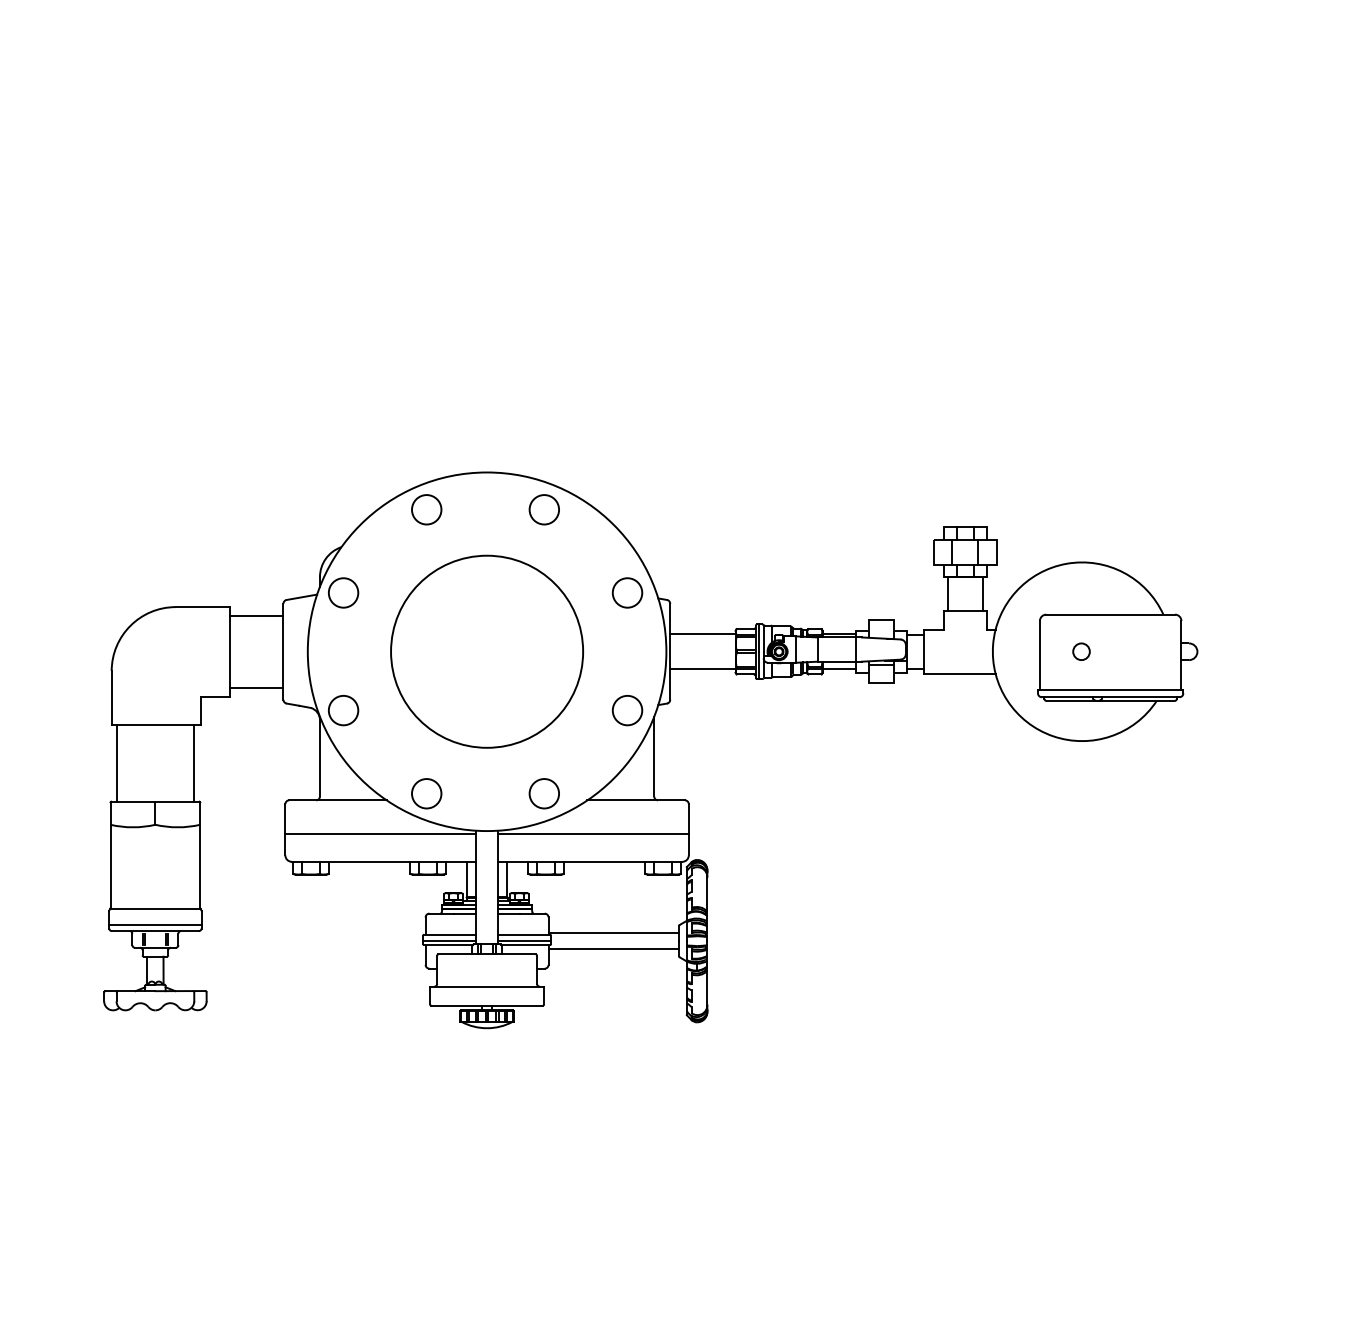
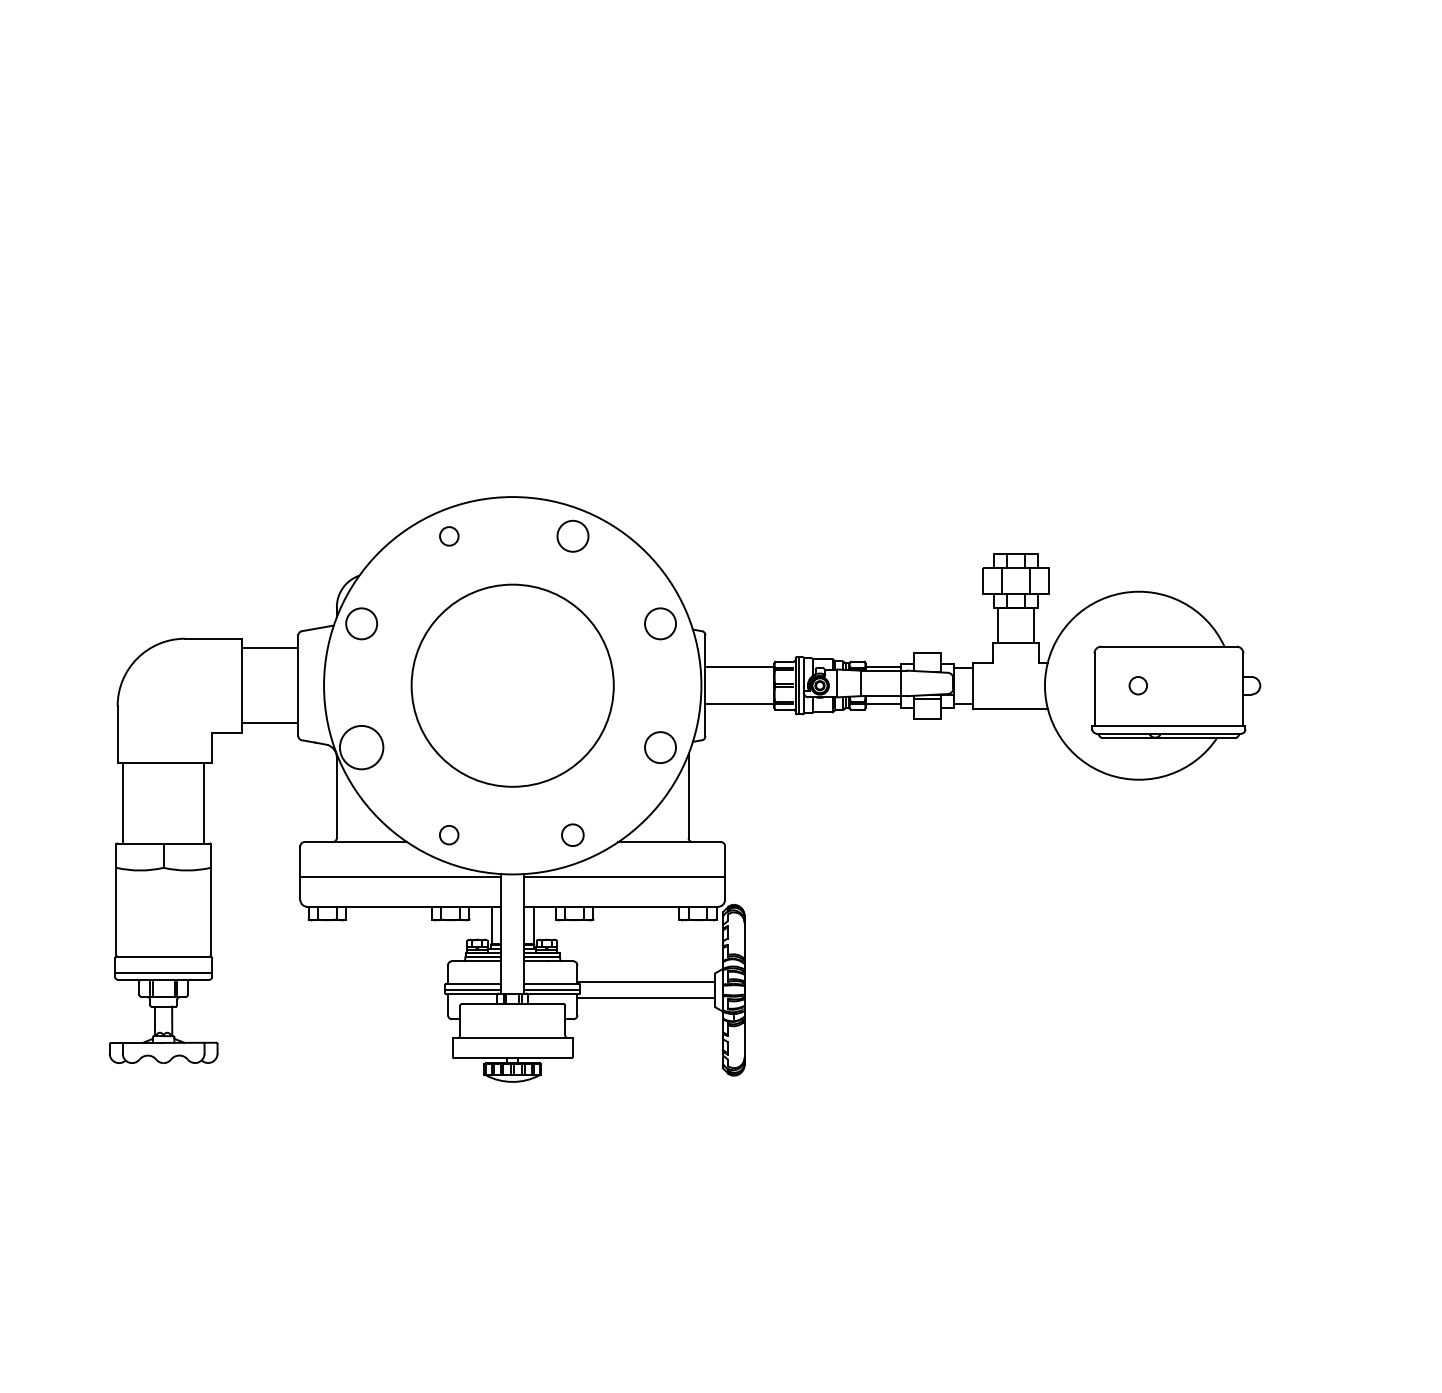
circle: (426, 509) -> (448, 536), size x0.6
circle: (343, 710) -> (361, 747), size x1.4
circle: (426, 793) -> (448, 834), size x0.6
circle: (543, 793) -> (572, 834), size x0.7

